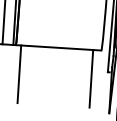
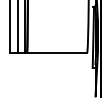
line: (19, 73) -> (30, 72), removed
line: (91, 77) -> (81, 72), removed

